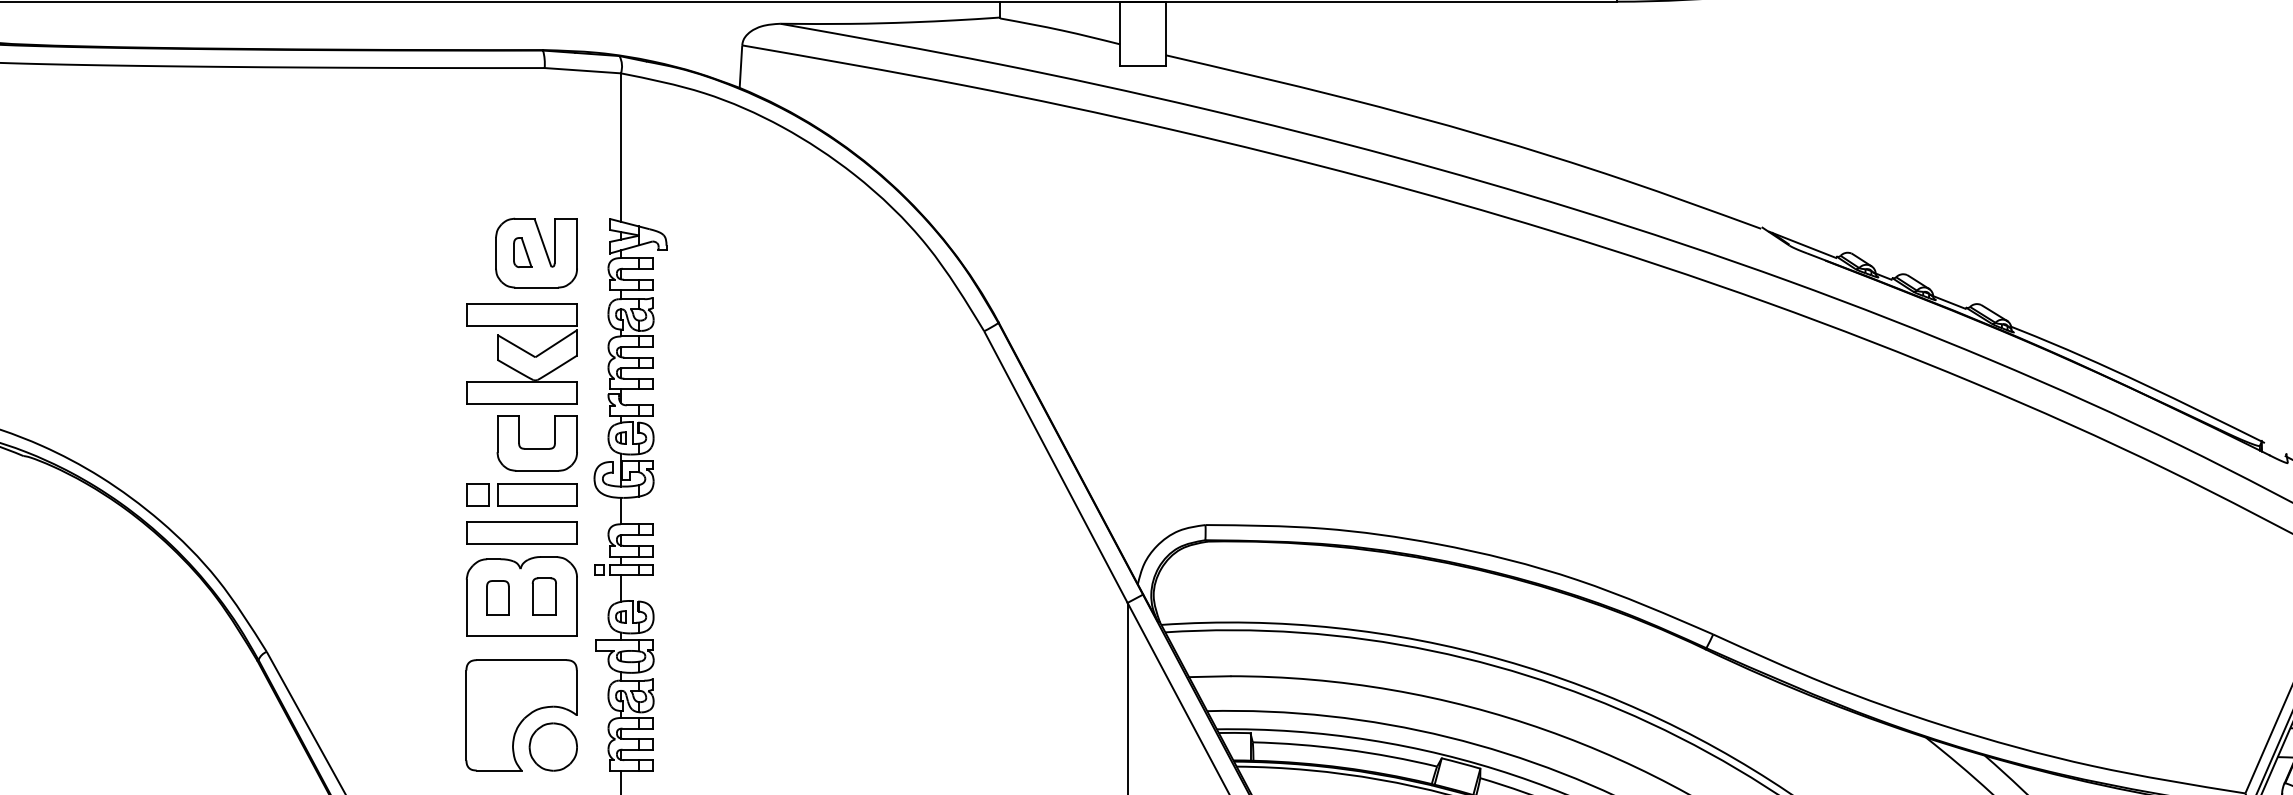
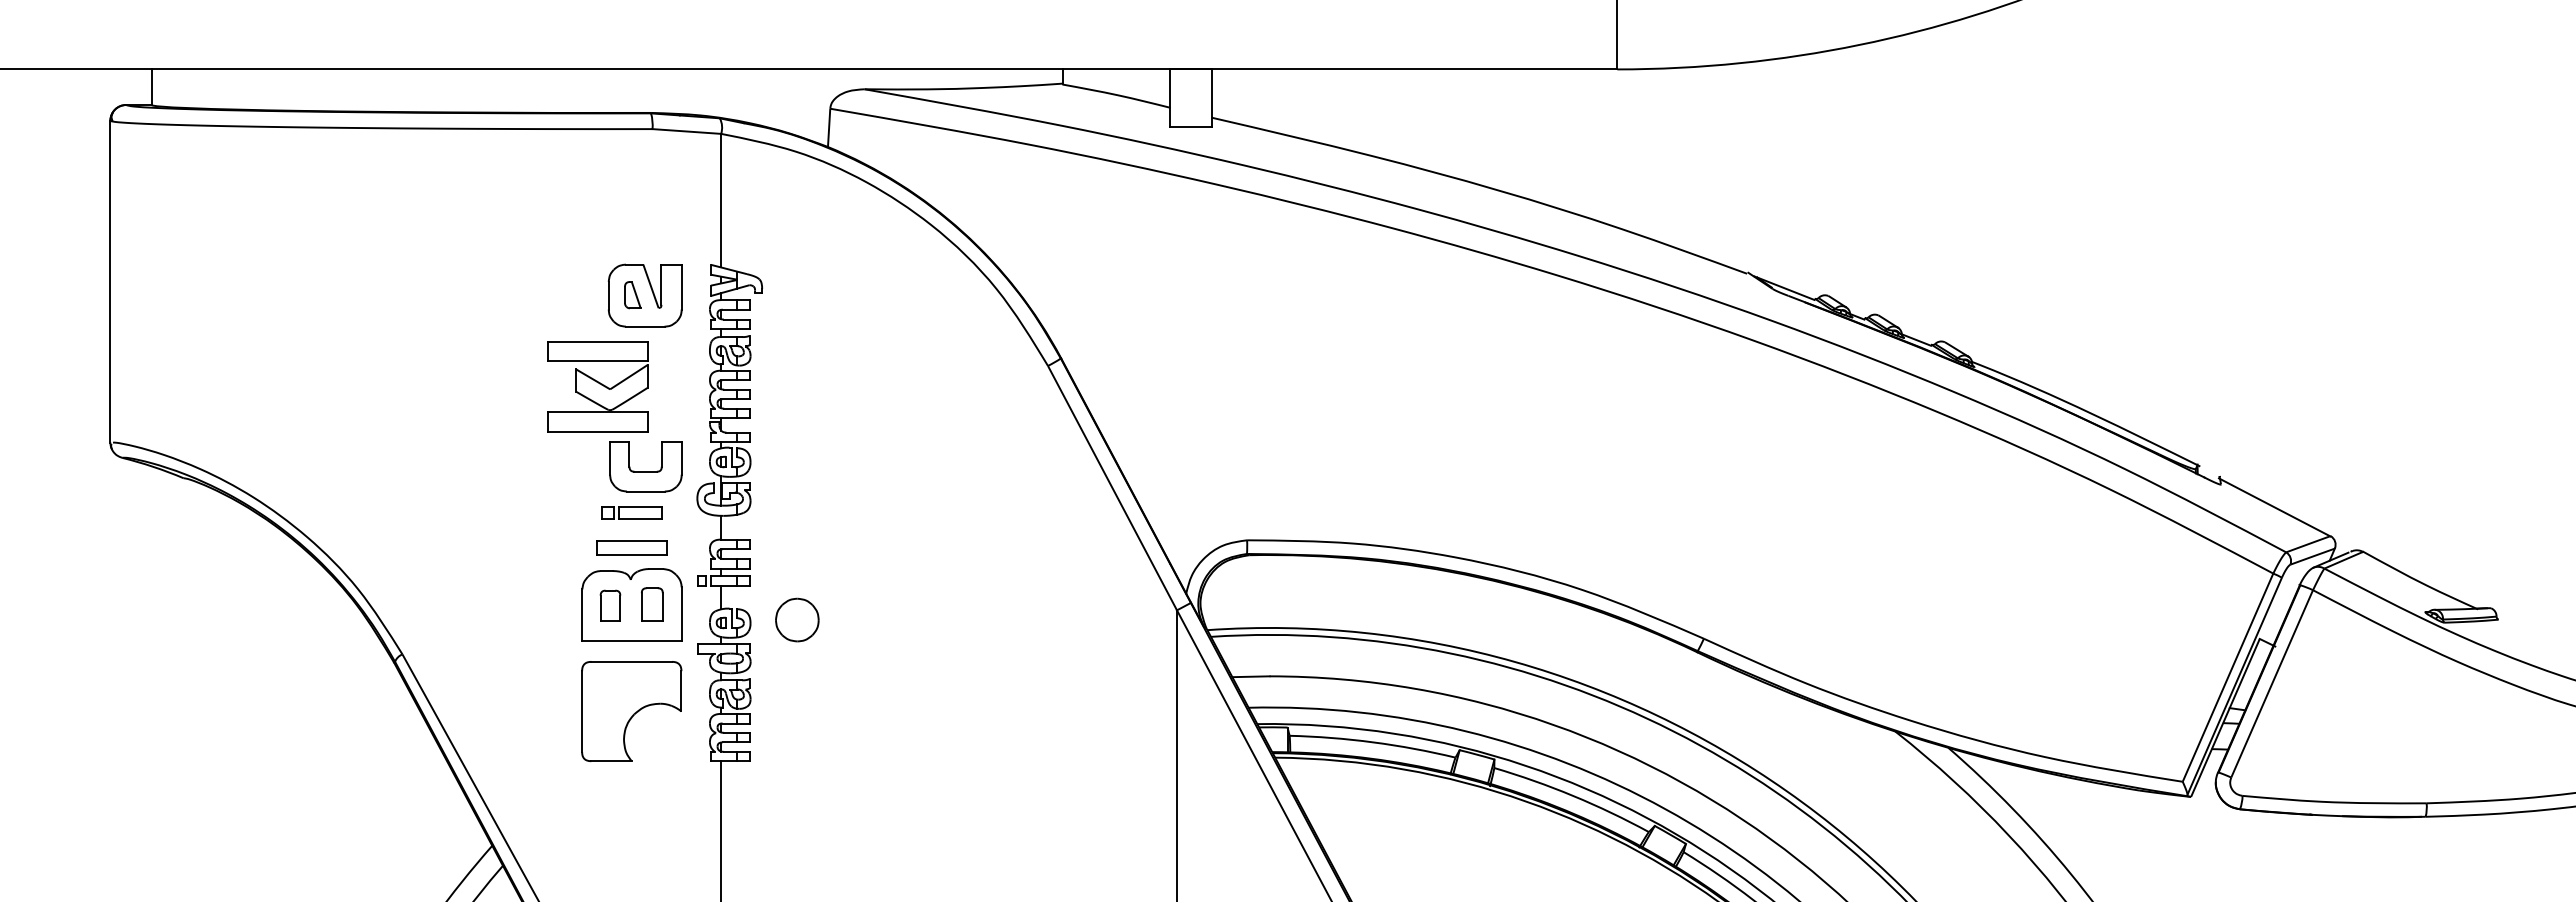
part: (521, 354) -> (597, 386), moved
part: (521, 494) -> (631, 512), size x0.6
part: (521, 533) -> (631, 547), size x0.7
part: (553, 746) -> (797, 619), moved

